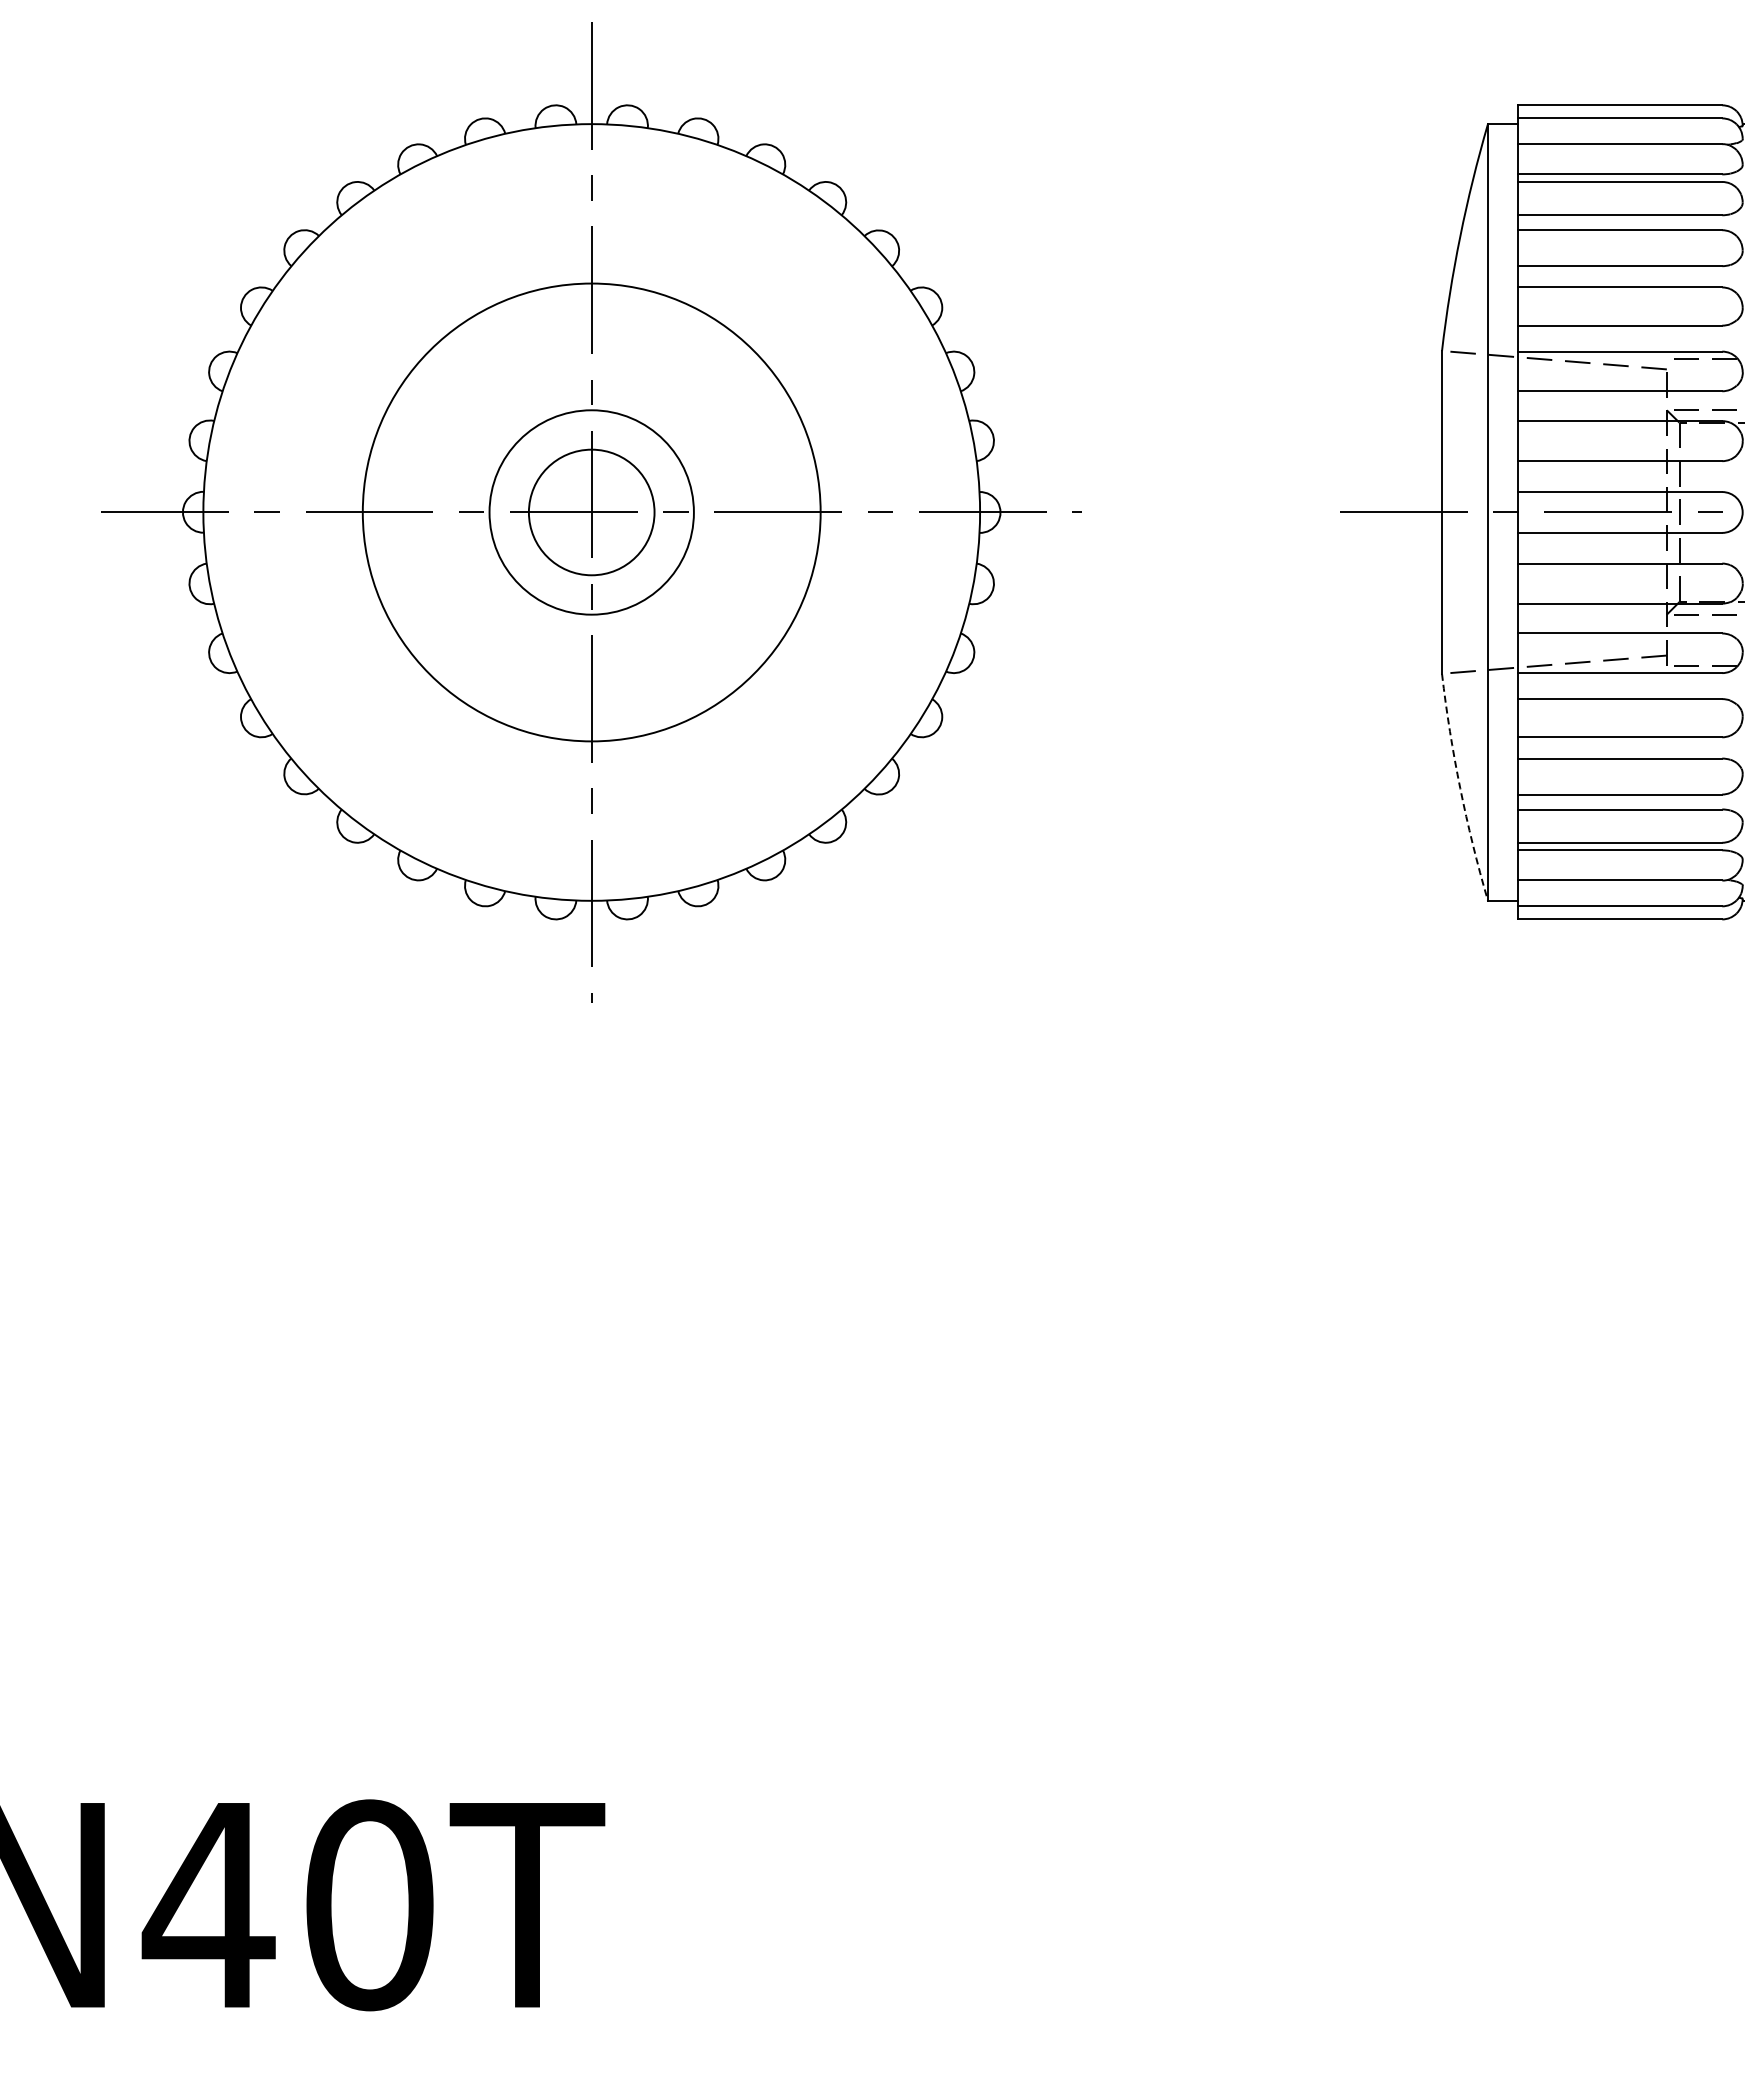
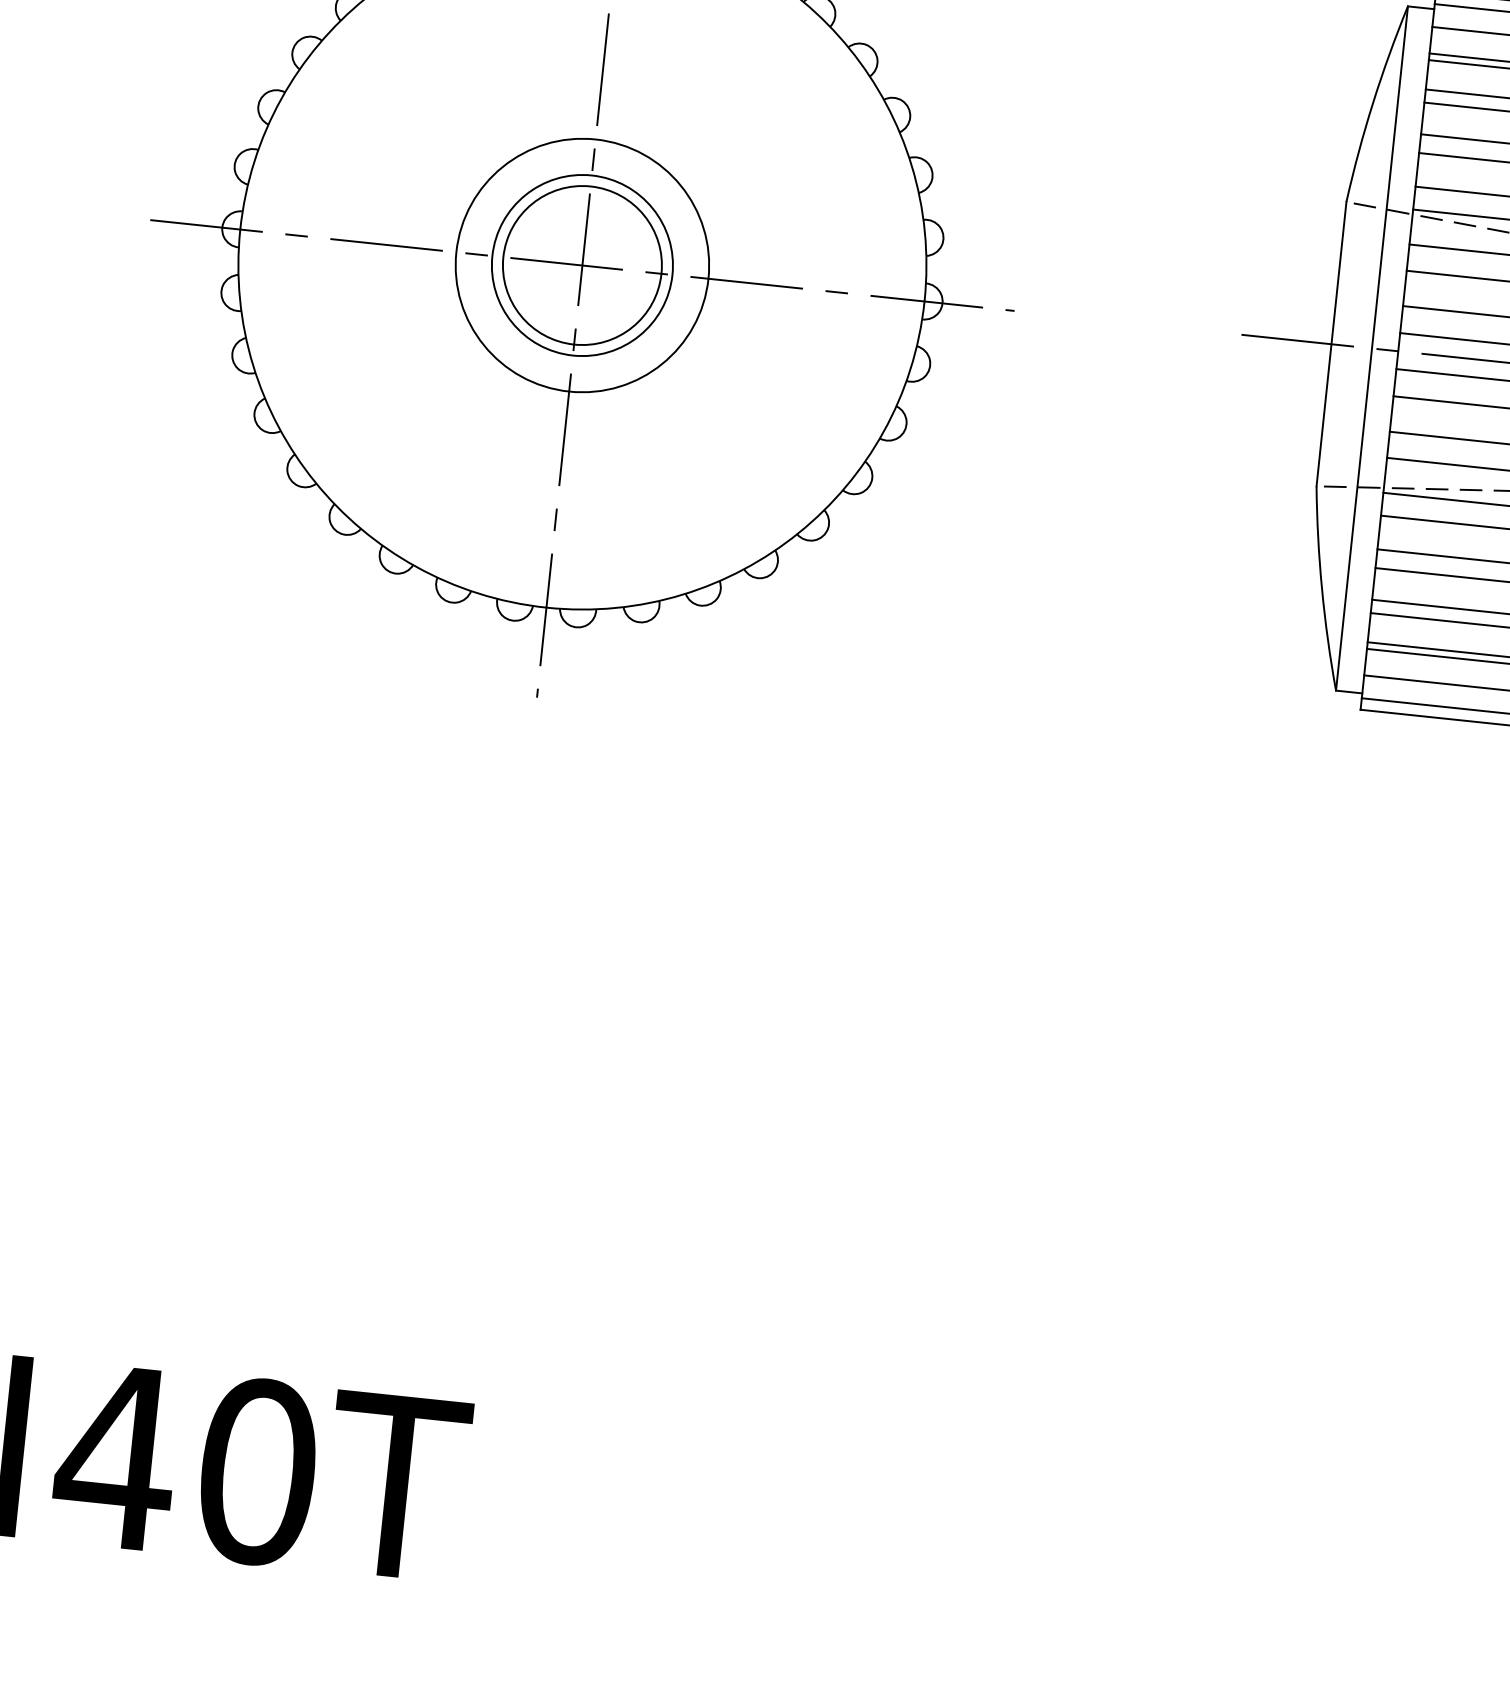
circle: (591, 512) -> (582, 265), size x0.62
circle: (591, 512) -> (582, 265), size x1.43
arc: (1460, 788) -> (1322, 589), dashed -> solid

